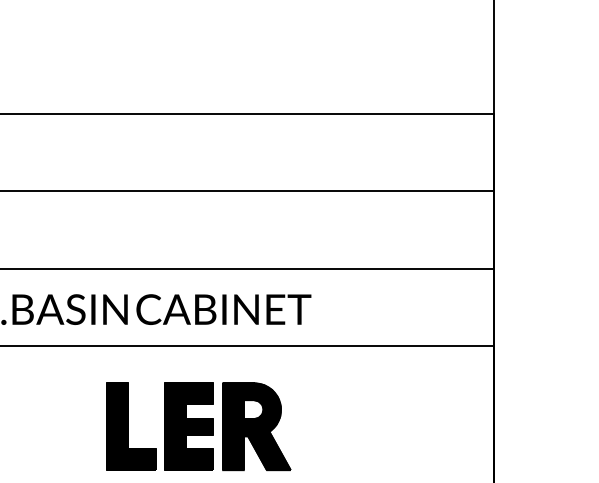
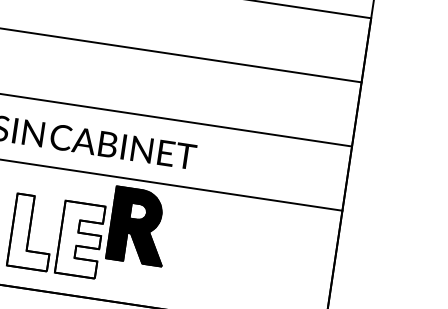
fill: (131, 426) -> (32, 232), removed
fill: (189, 426) -> (80, 239), removed
part: (256, 426) -> (139, 226), moved

